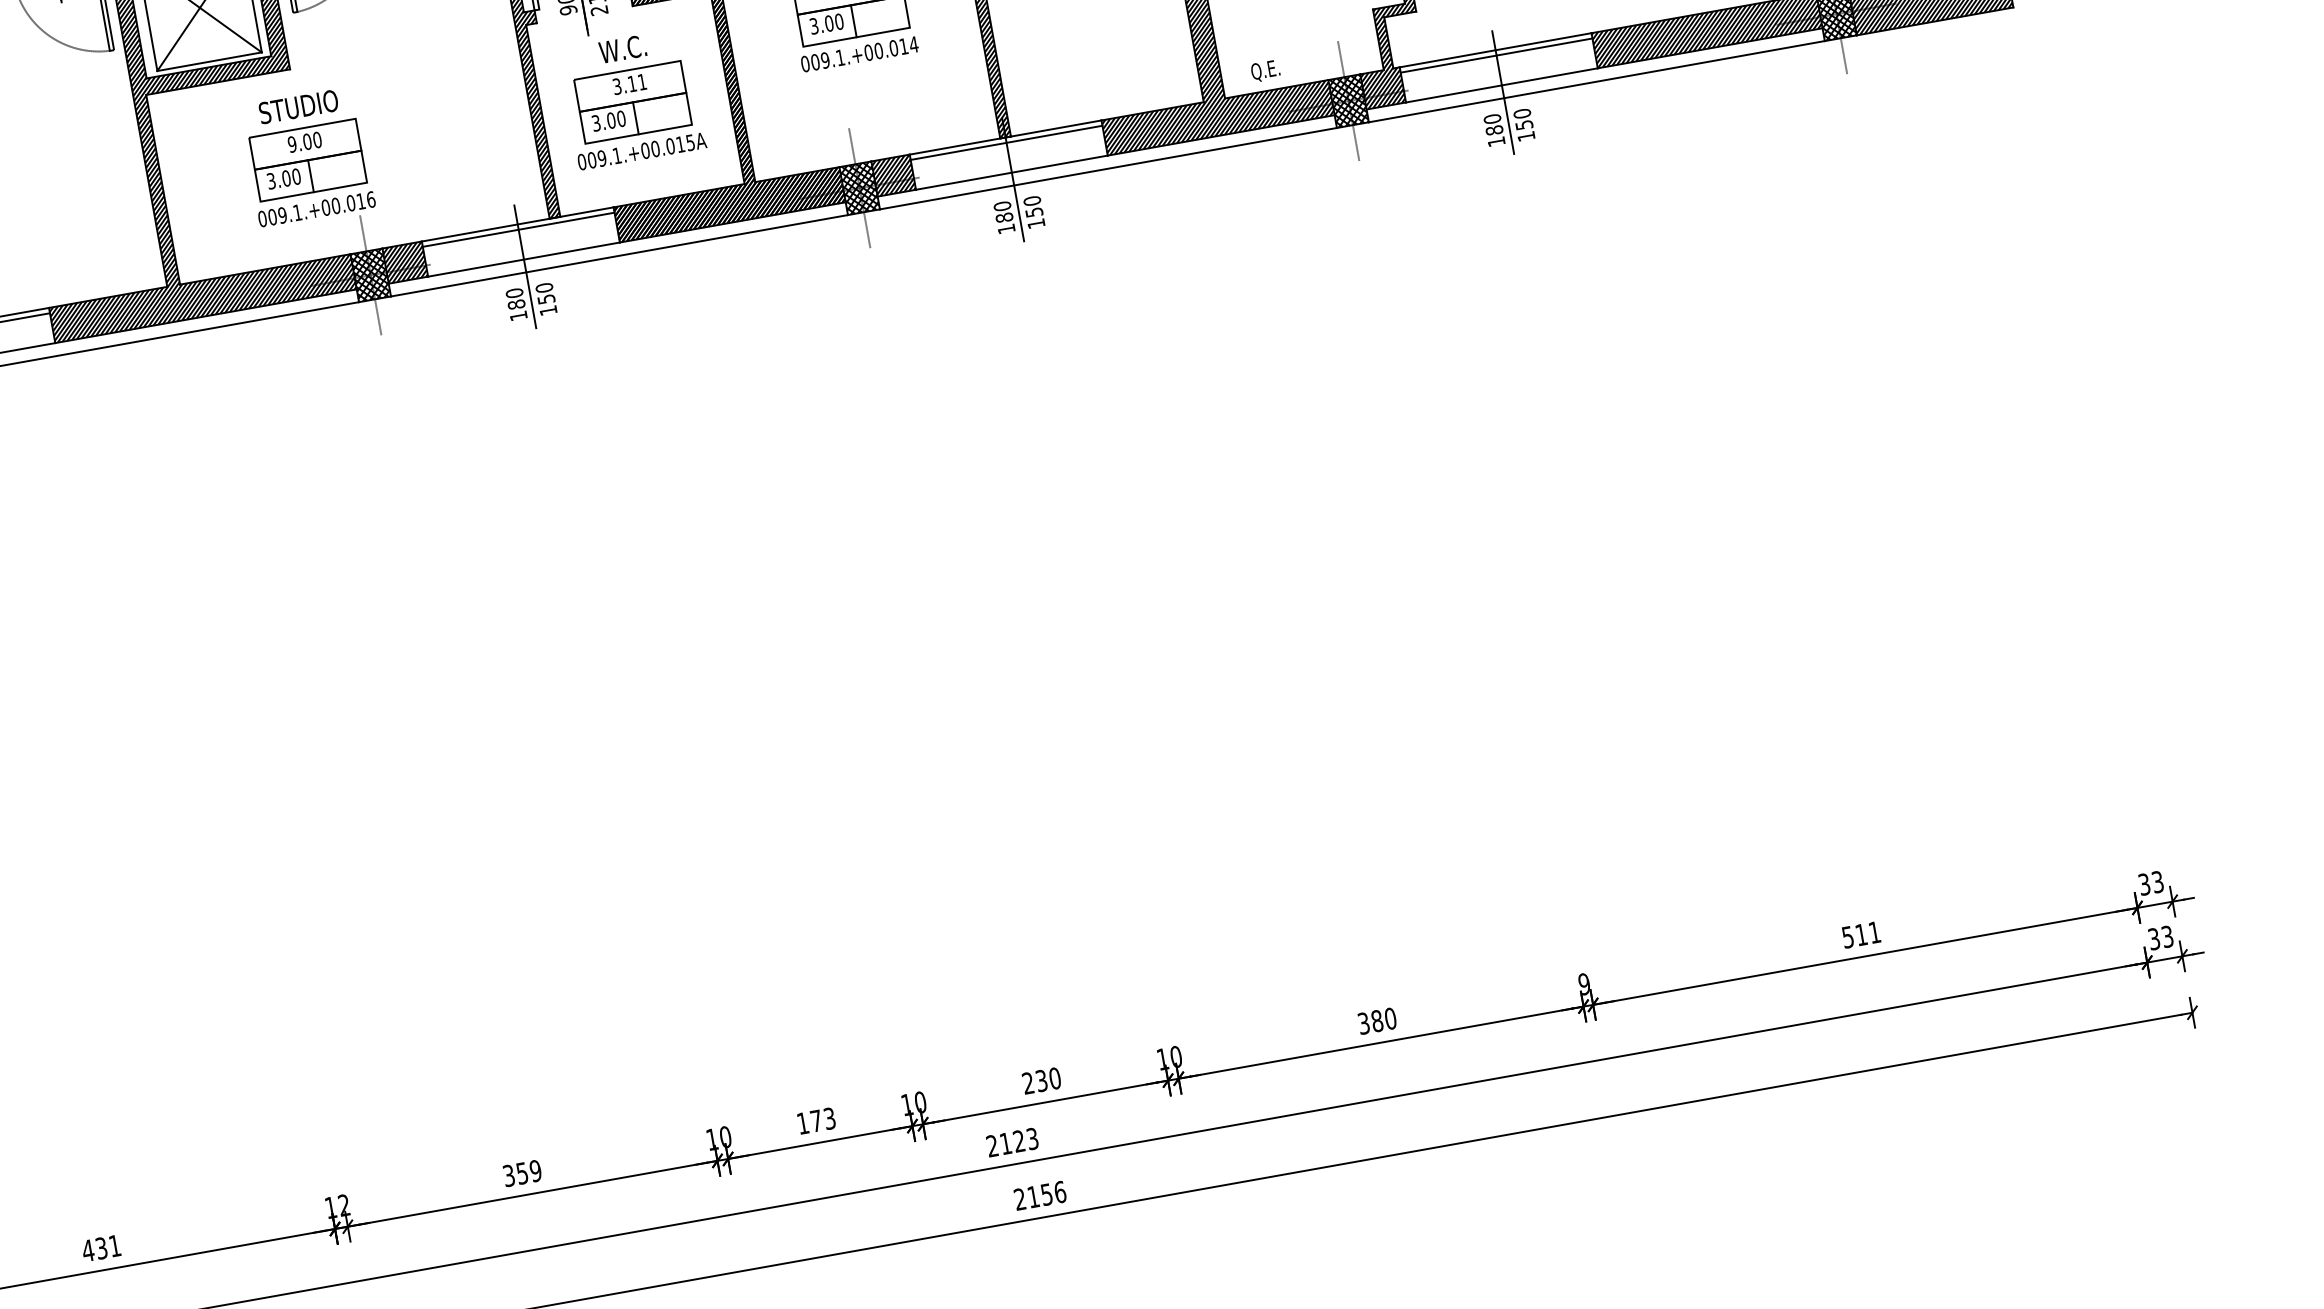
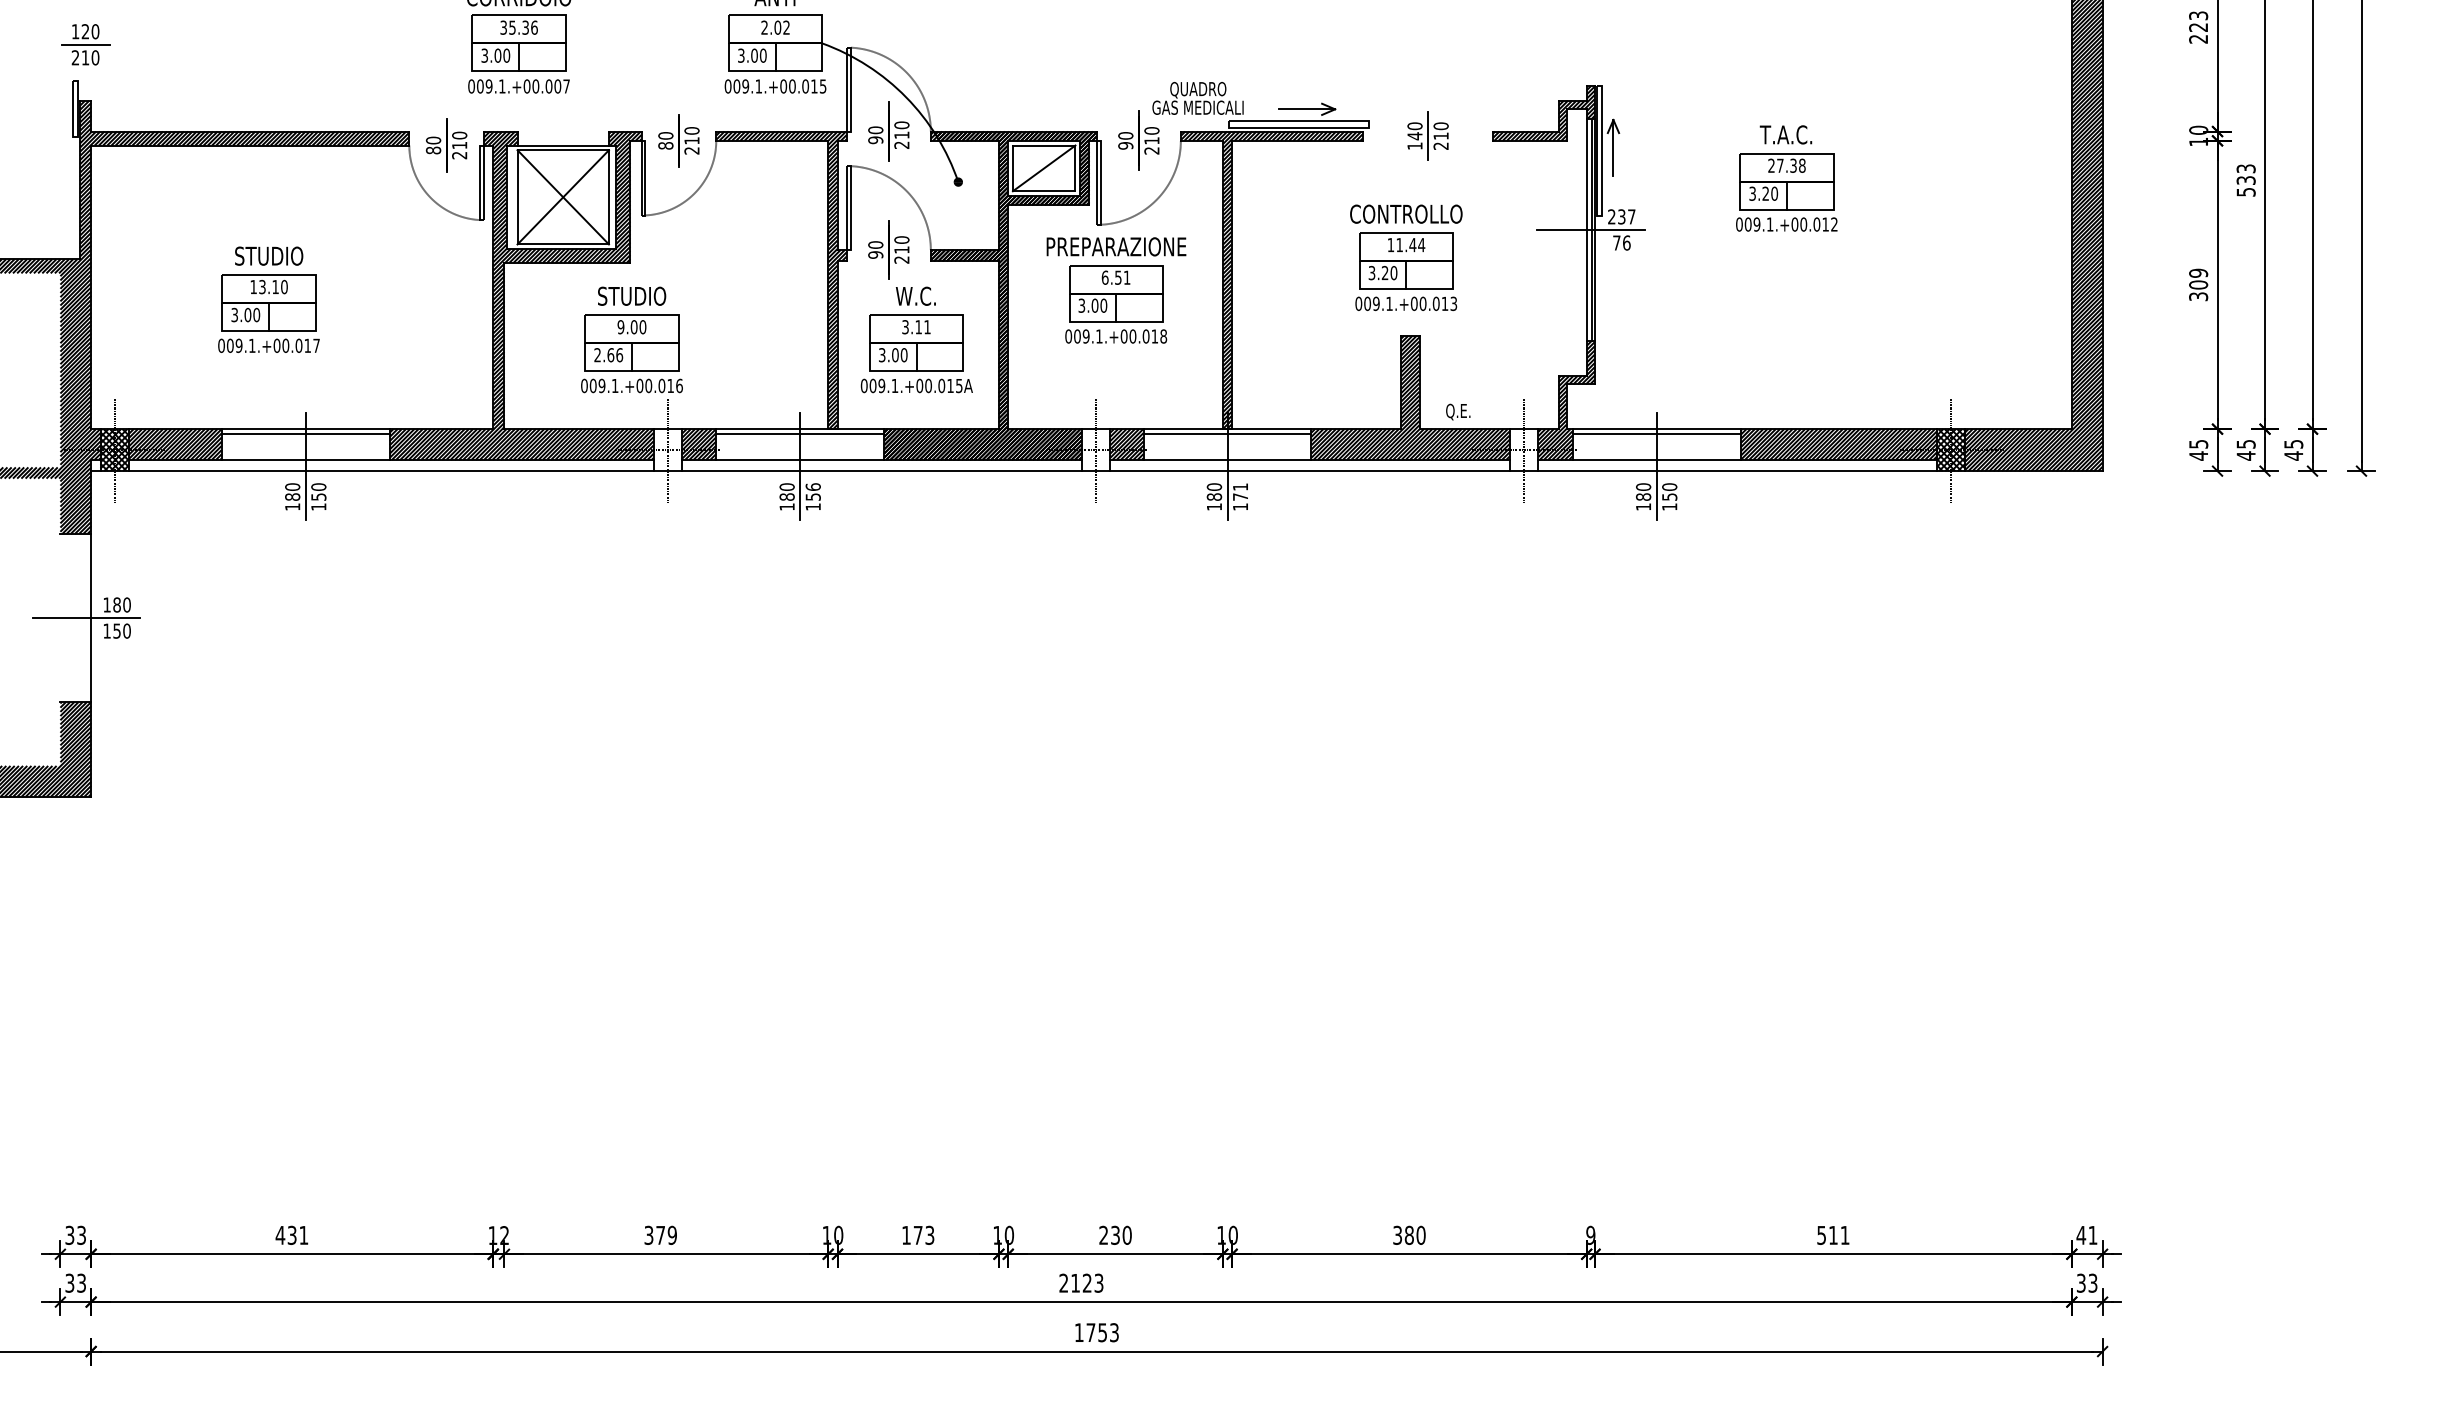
text: (913, 44) -> (1163, 336), 009.1.+00.014 -> 009.1.+00.018
hatch: (1349, 101) -> (1524, 450), removed
text: (283, 179) -> (608, 355), 3.00 -> 2.66
hatch: (859, 188) -> (1095, 450), removed
text: (1033, 206) -> (1240, 491), 150 -> 171
hatch: (370, 275) -> (667, 450), removed
text: (543, 287) -> (812, 486), 150 -> 156
text: (2150, 882) -> (2086, 1234), 33 -> 41
text: (522, 1173) -> (660, 1235), 359 -> 379
text: (1039, 1195) -> (1096, 1332), 2156 -> 1753

